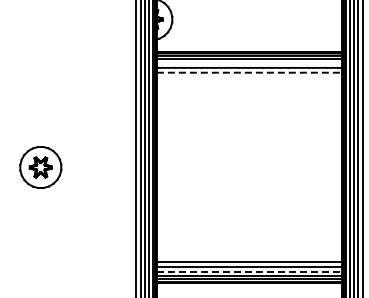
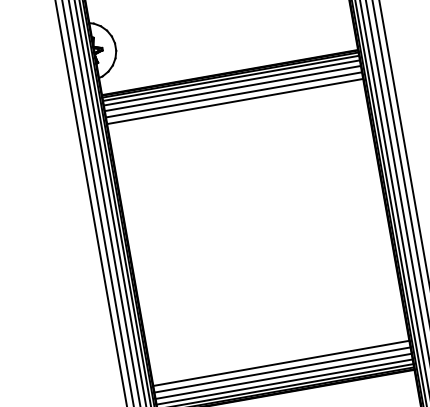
line: (249, 63) -> (232, 88), added
line: (249, 72) -> (235, 101), dashed -> solid
line: (249, 271) -> (283, 376), dashed -> solid

